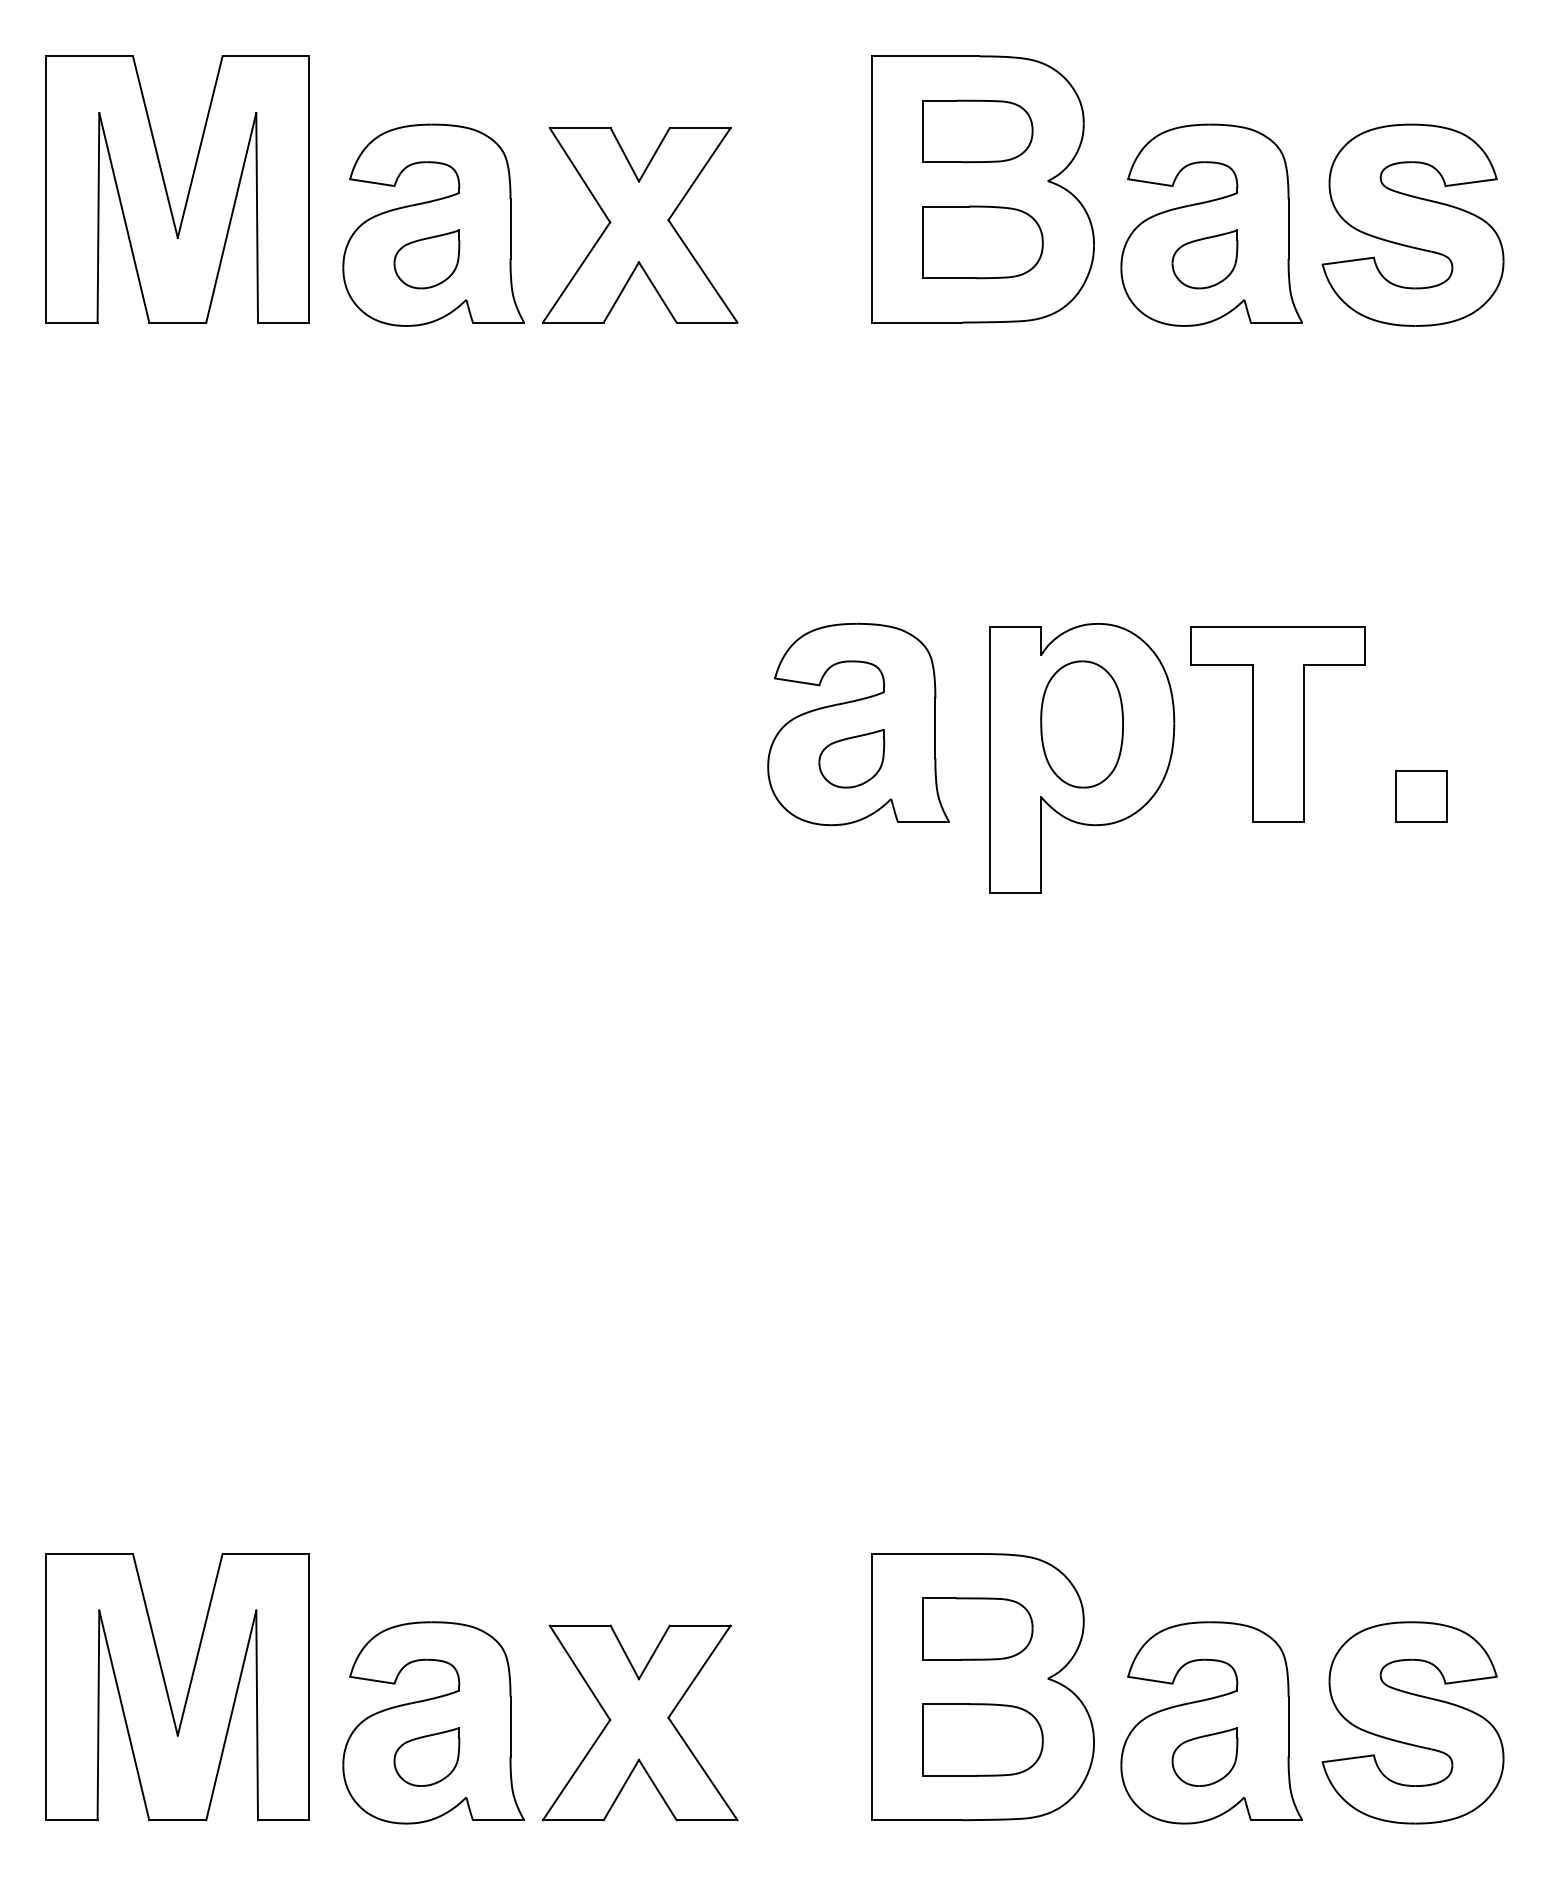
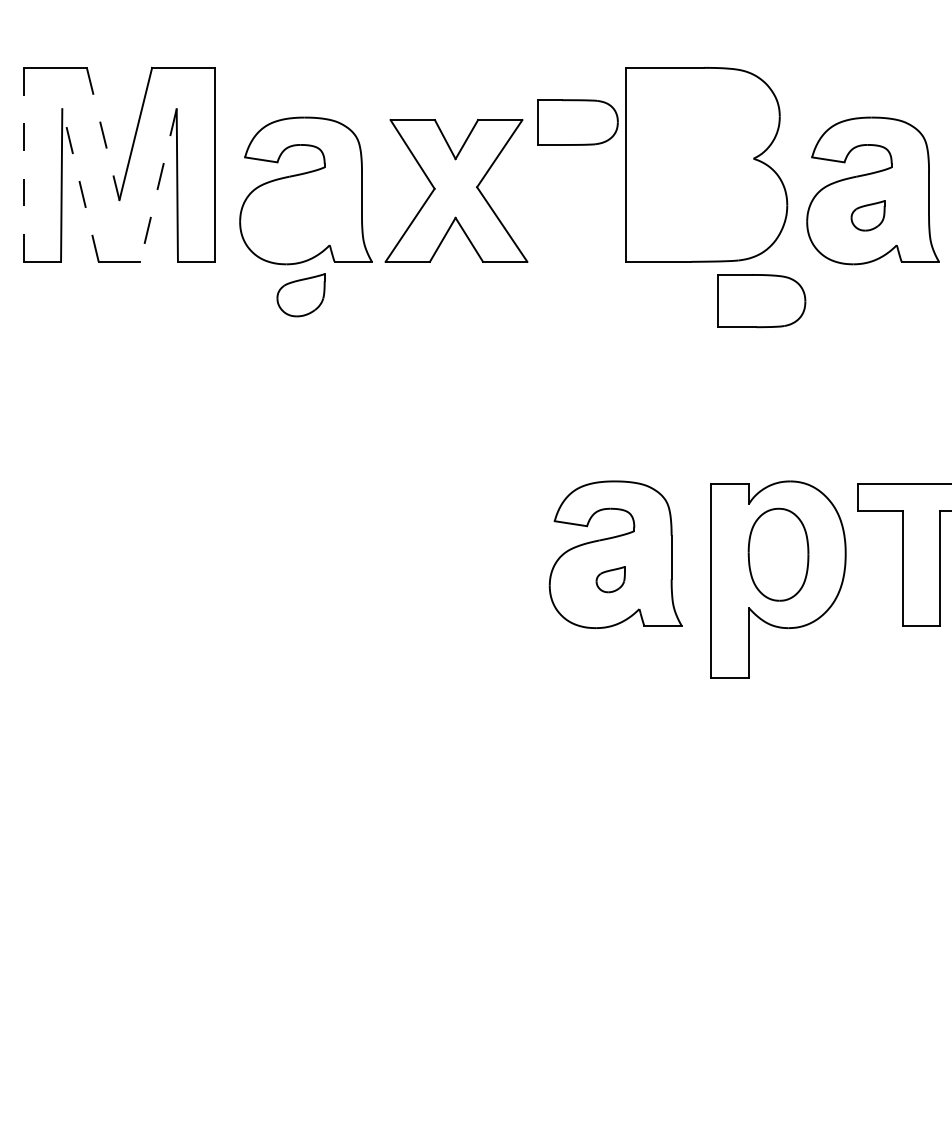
part: (977, 131) -> (577, 122), moved
line: (155, 147) -> (103, 134), solid -> dashed
line: (46, 188) -> (23, 164), solid -> dashed
line: (124, 217) -> (80, 185), solid -> dashed
line: (231, 217) -> (158, 185), solid -> dashed
part: (982, 242) -> (761, 301), moved
part: (426, 259) -> (300, 295), moved
part: (1204, 259) -> (867, 215), size x0.7
part: (851, 758) -> (610, 579), size x0.6

